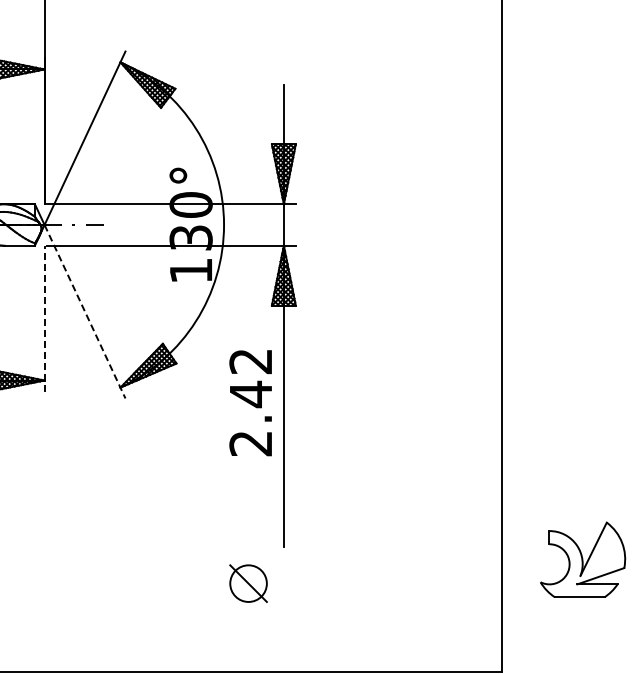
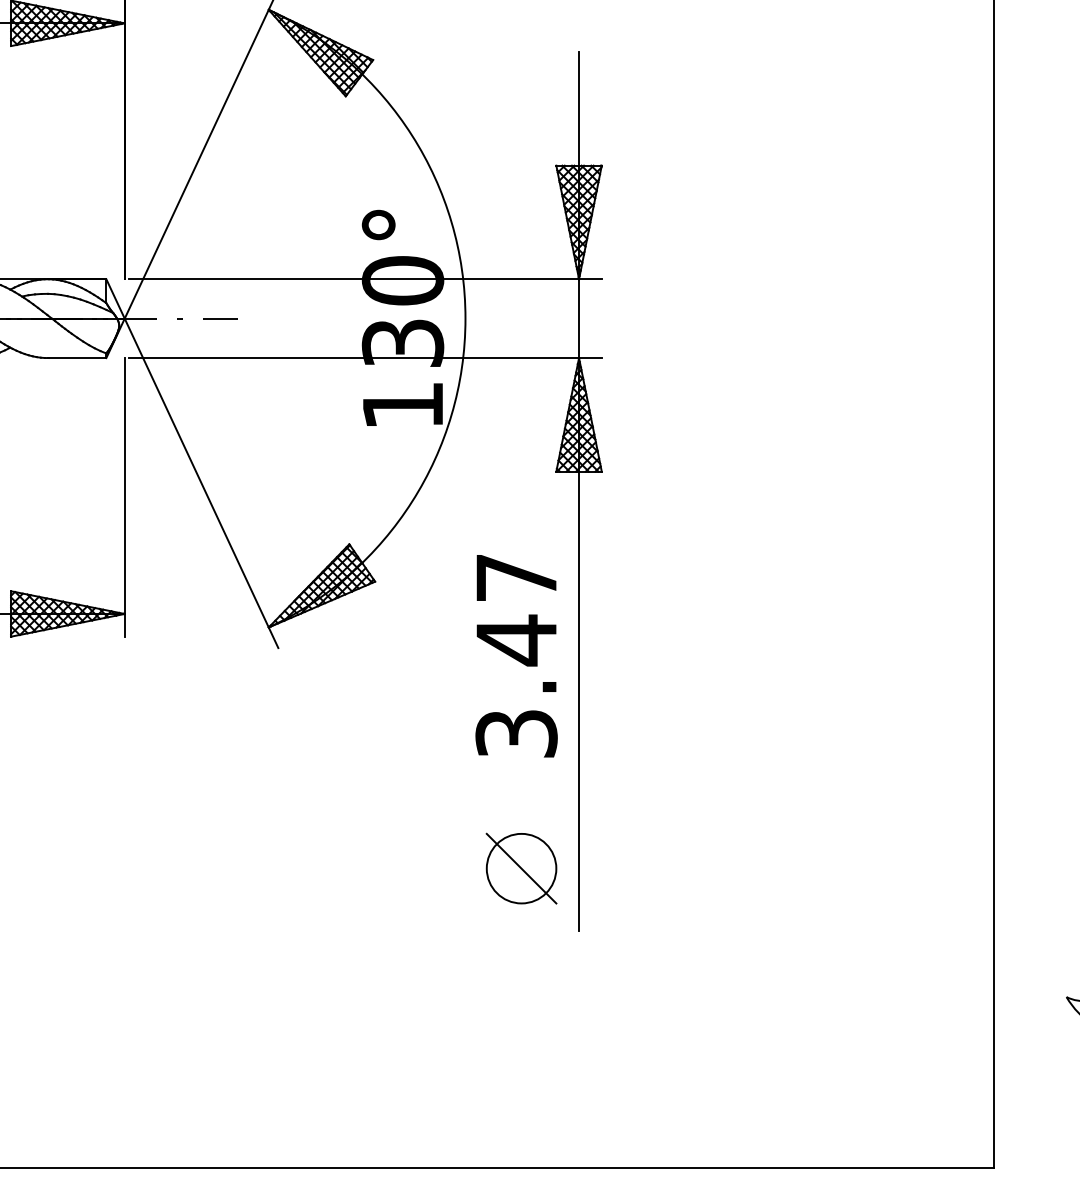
line: (85, 311) -> (202, 482), dashed -> solid
line: (44, 318) -> (124, 496), dashed -> solid
text: (250, 402) -> (515, 655), 2.42 -> 3.47
part: (248, 583) -> (521, 868), moved

